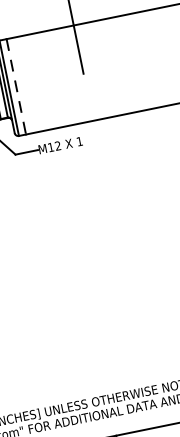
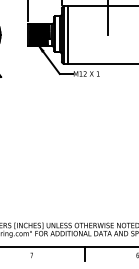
line: (17, 87) -> (68, 35), dashed -> solid

